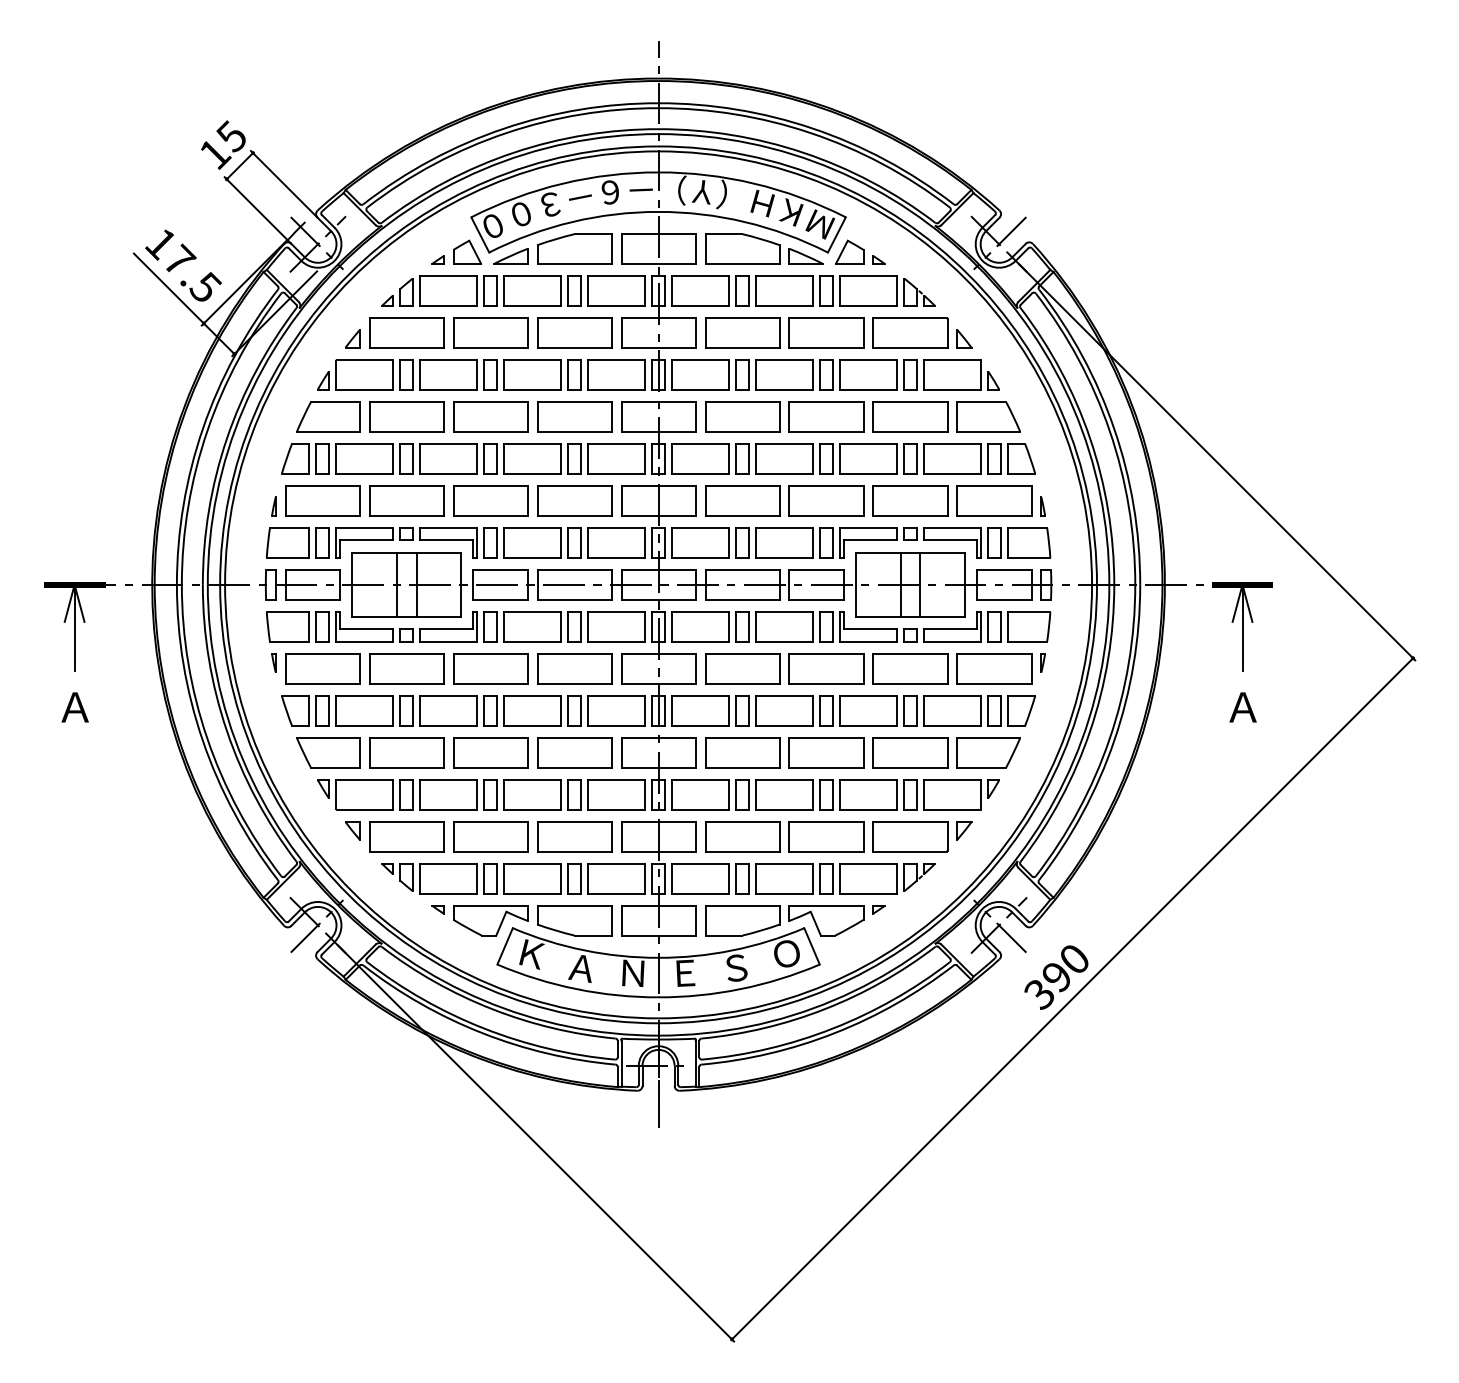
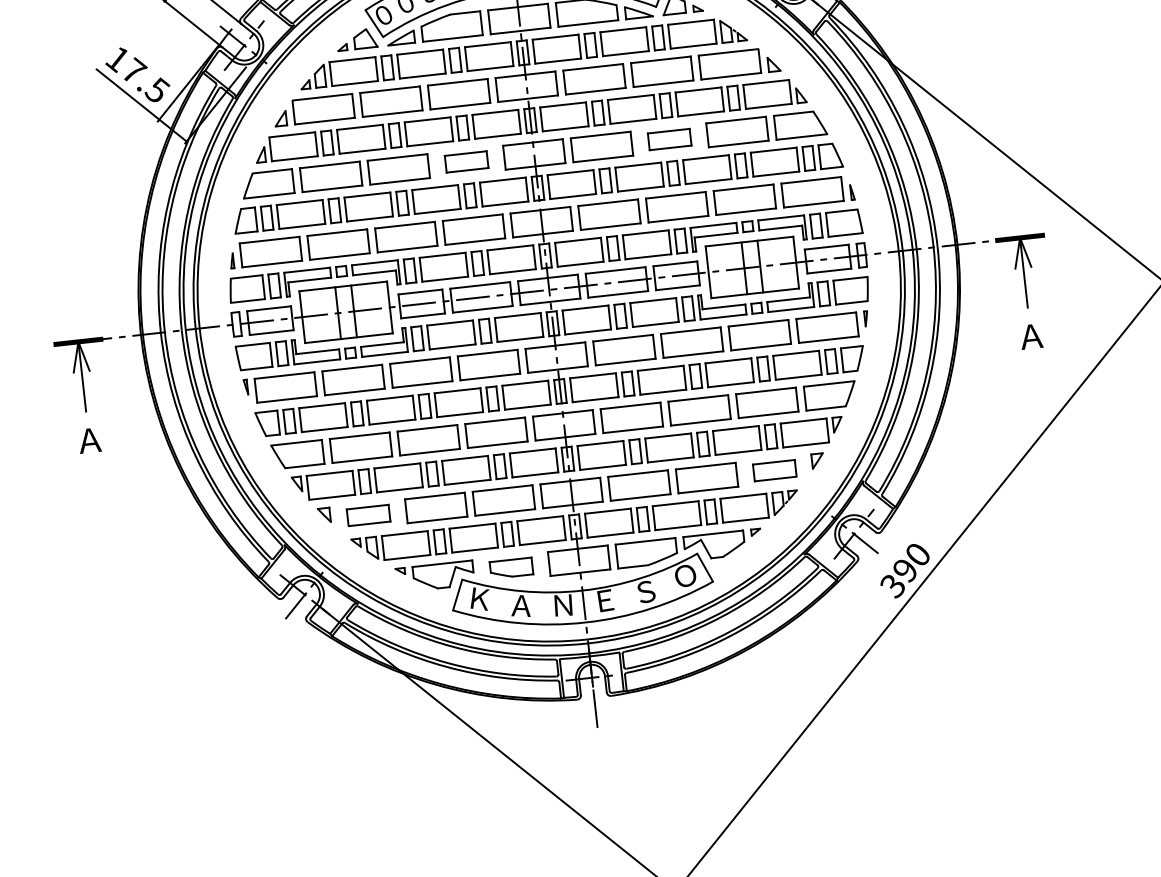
part: (574, 416) -> (466, 161), size x0.7
part: (826, 416) -> (669, 139), size x0.7
part: (406, 836) -> (368, 515), size x0.7
part: (910, 836) -> (774, 470), size x0.7
part: (574, 920) -> (511, 568), size x0.7

